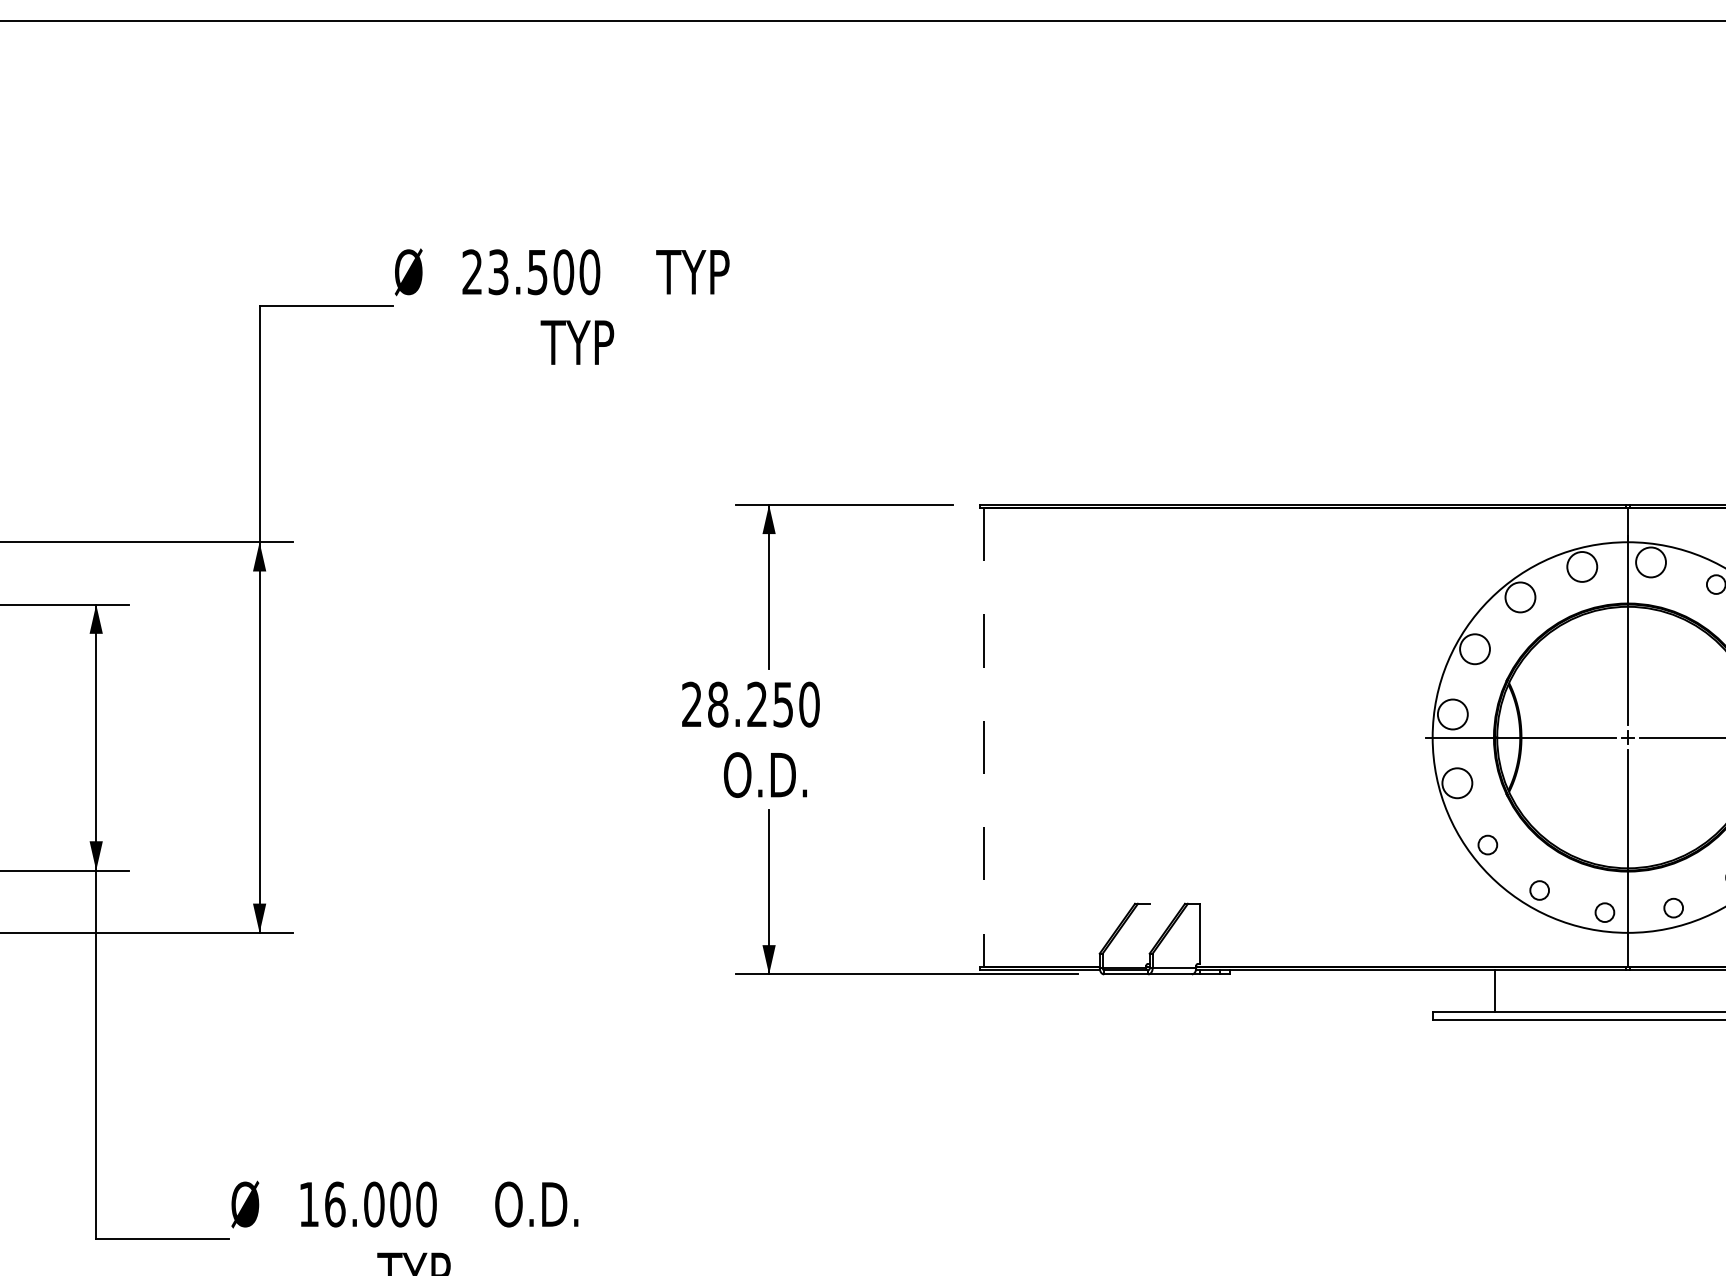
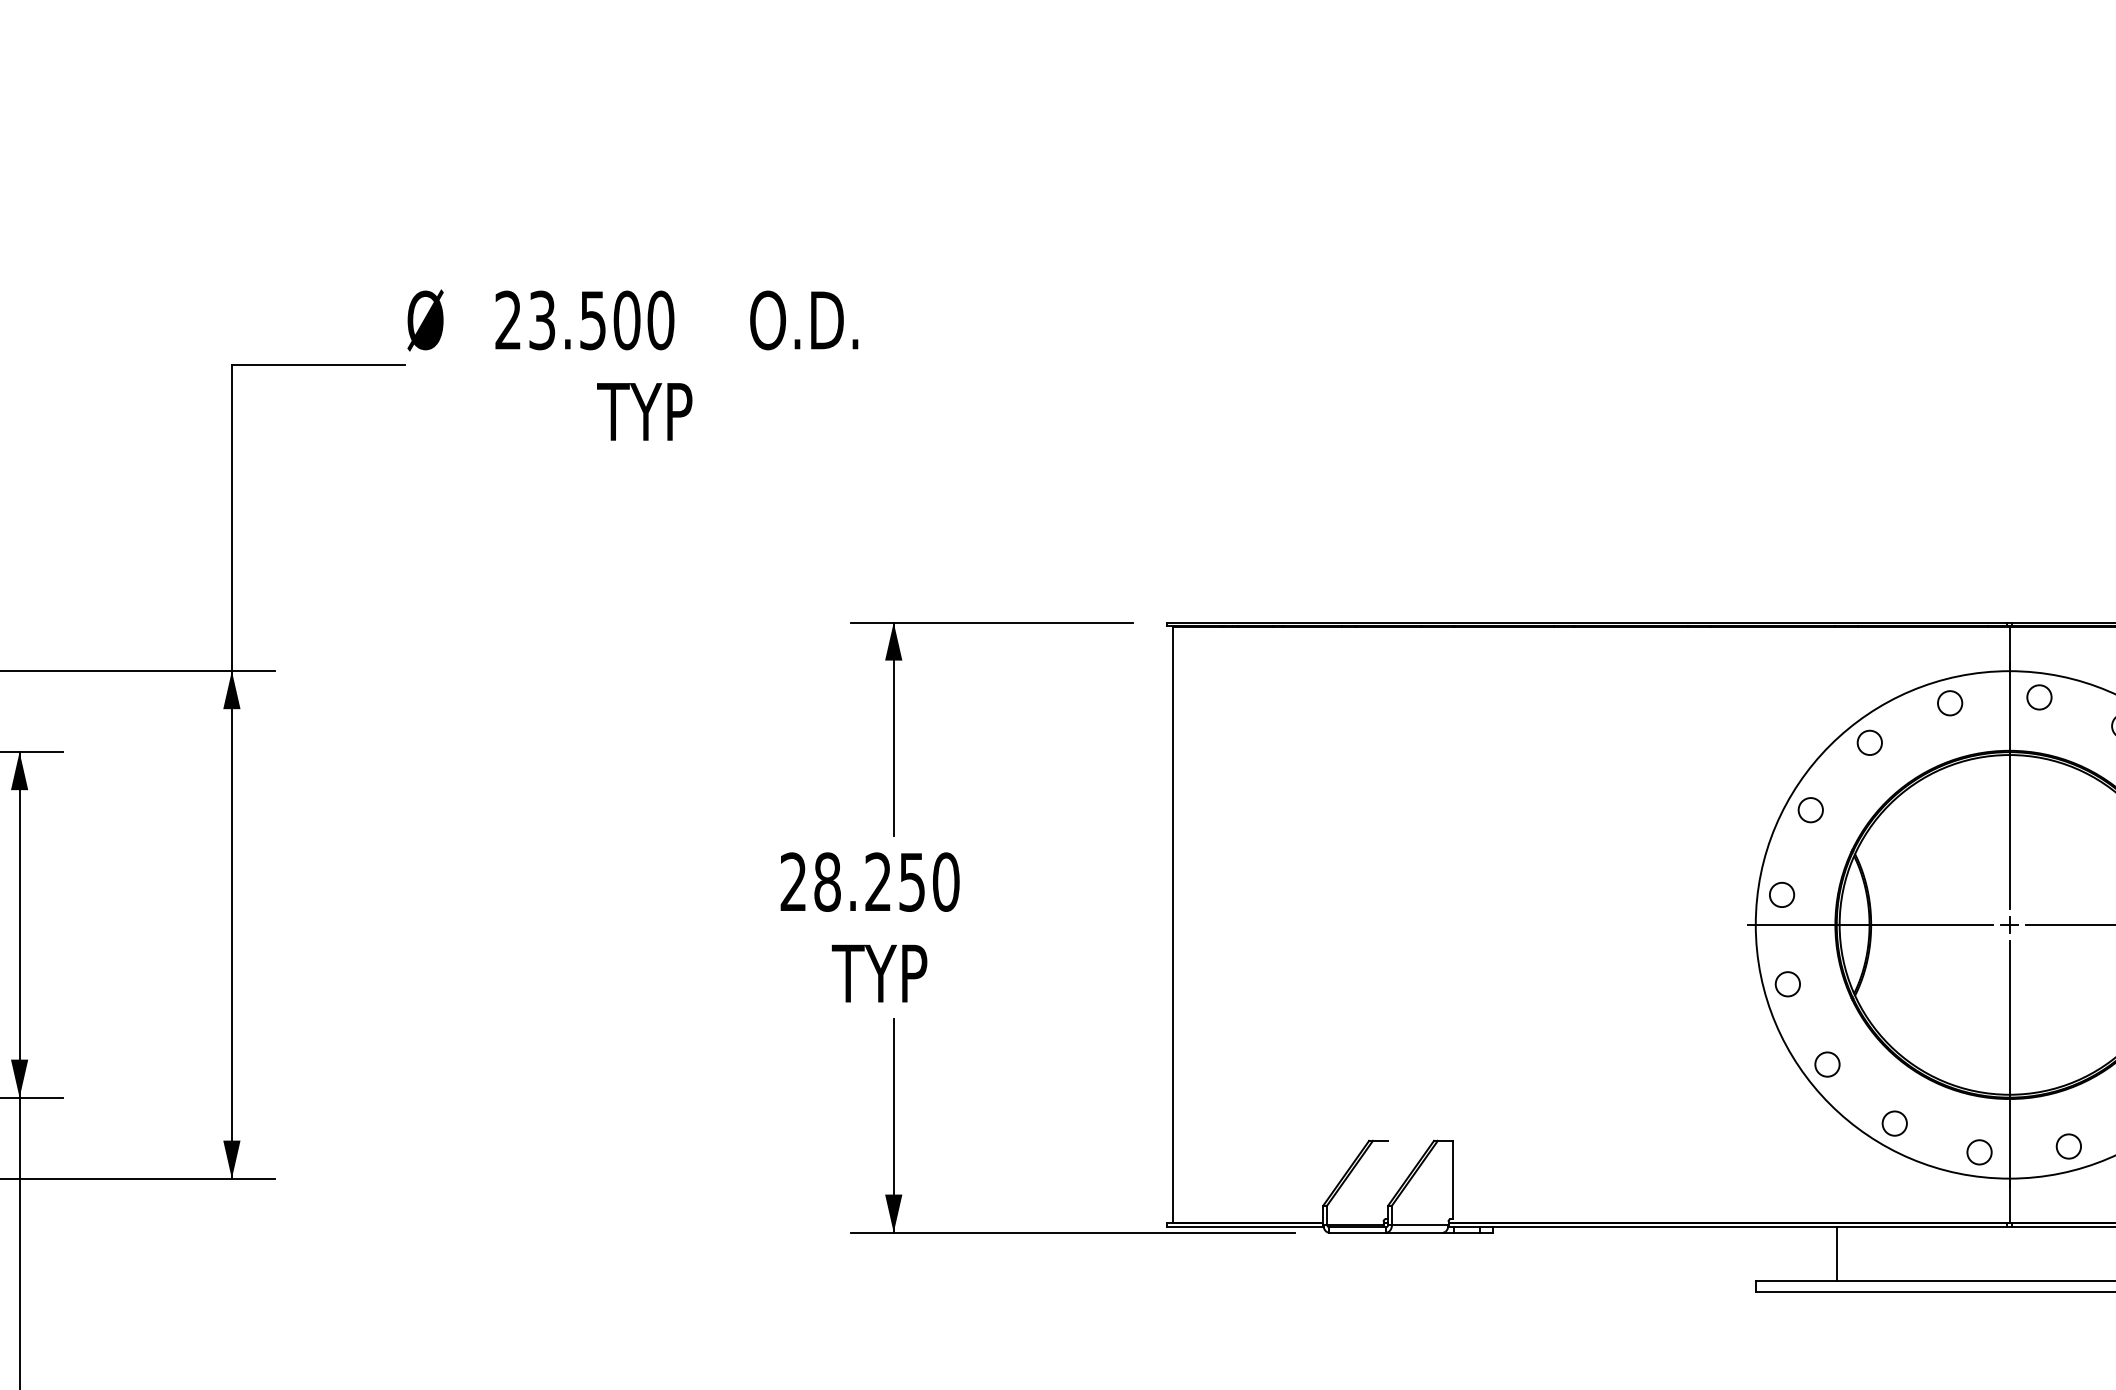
text: (698, 272) -> (802, 320), TYP -> O.D.
circle: (1650, 562) -> (2038, 697), size x0.62
circle: (1581, 566) -> (1949, 702), size x0.62
circle: (1520, 597) -> (1869, 742), size x0.62
circle: (1474, 648) -> (1810, 809), size x0.62
circle: (1452, 714) -> (1781, 894), size x0.62
line: (983, 737) -> (1172, 924), dashed -> solid
text: (763, 774) -> (886, 972), O.D. -> TYP
circle: (1457, 782) -> (1788, 983), size x0.62

